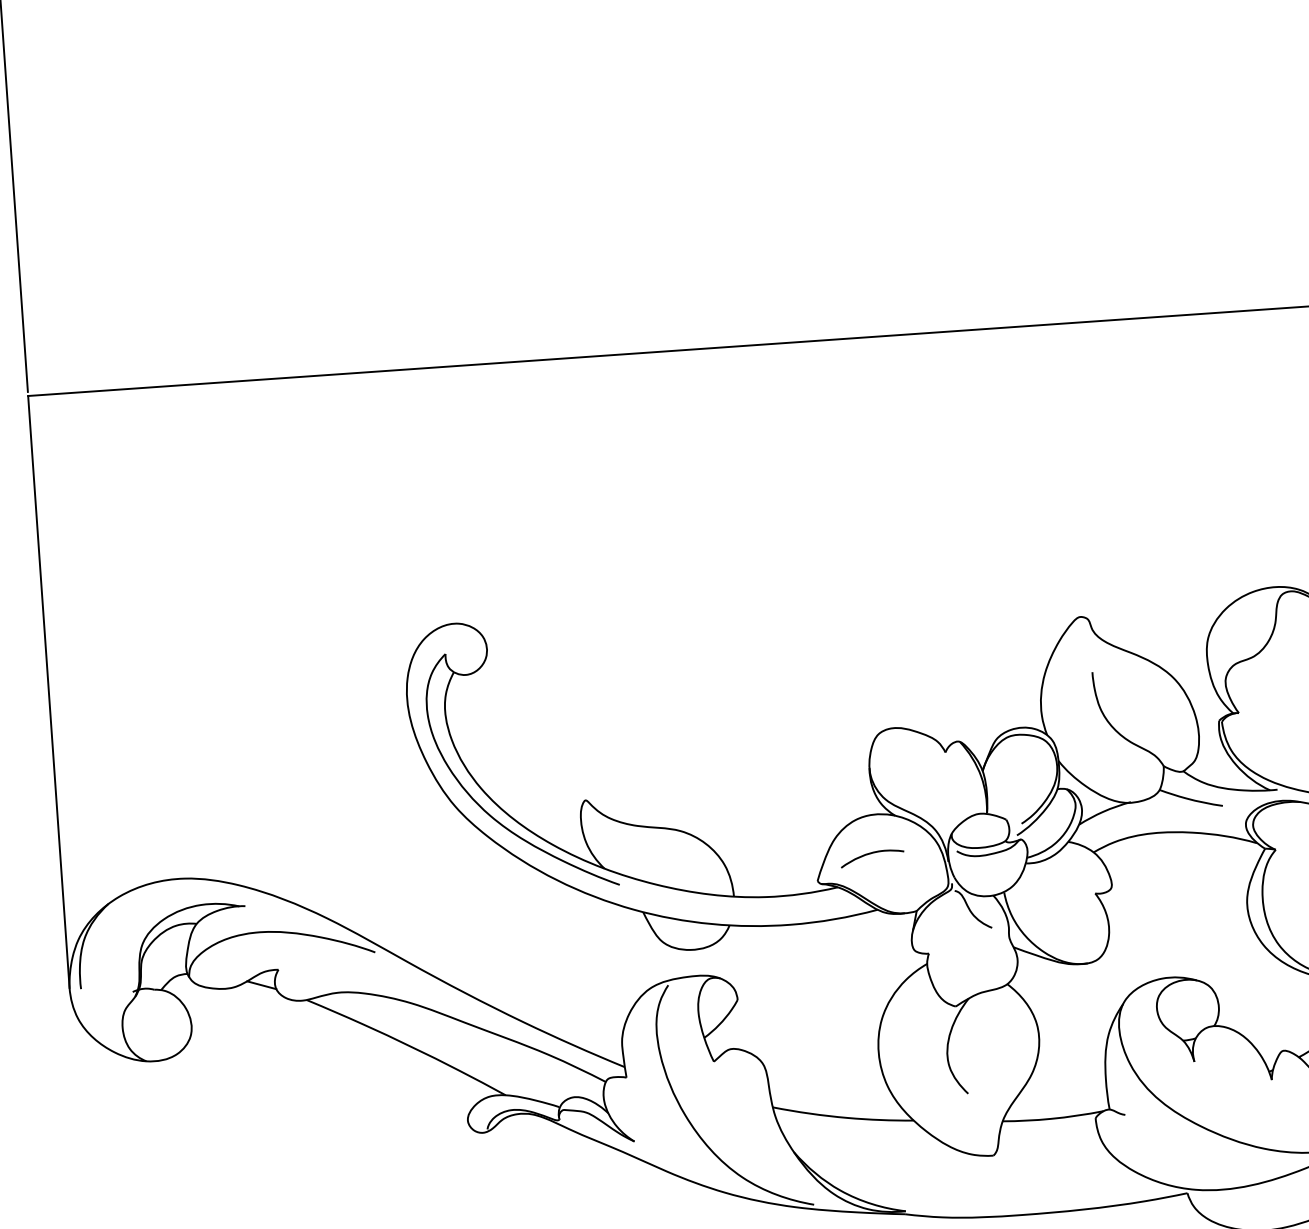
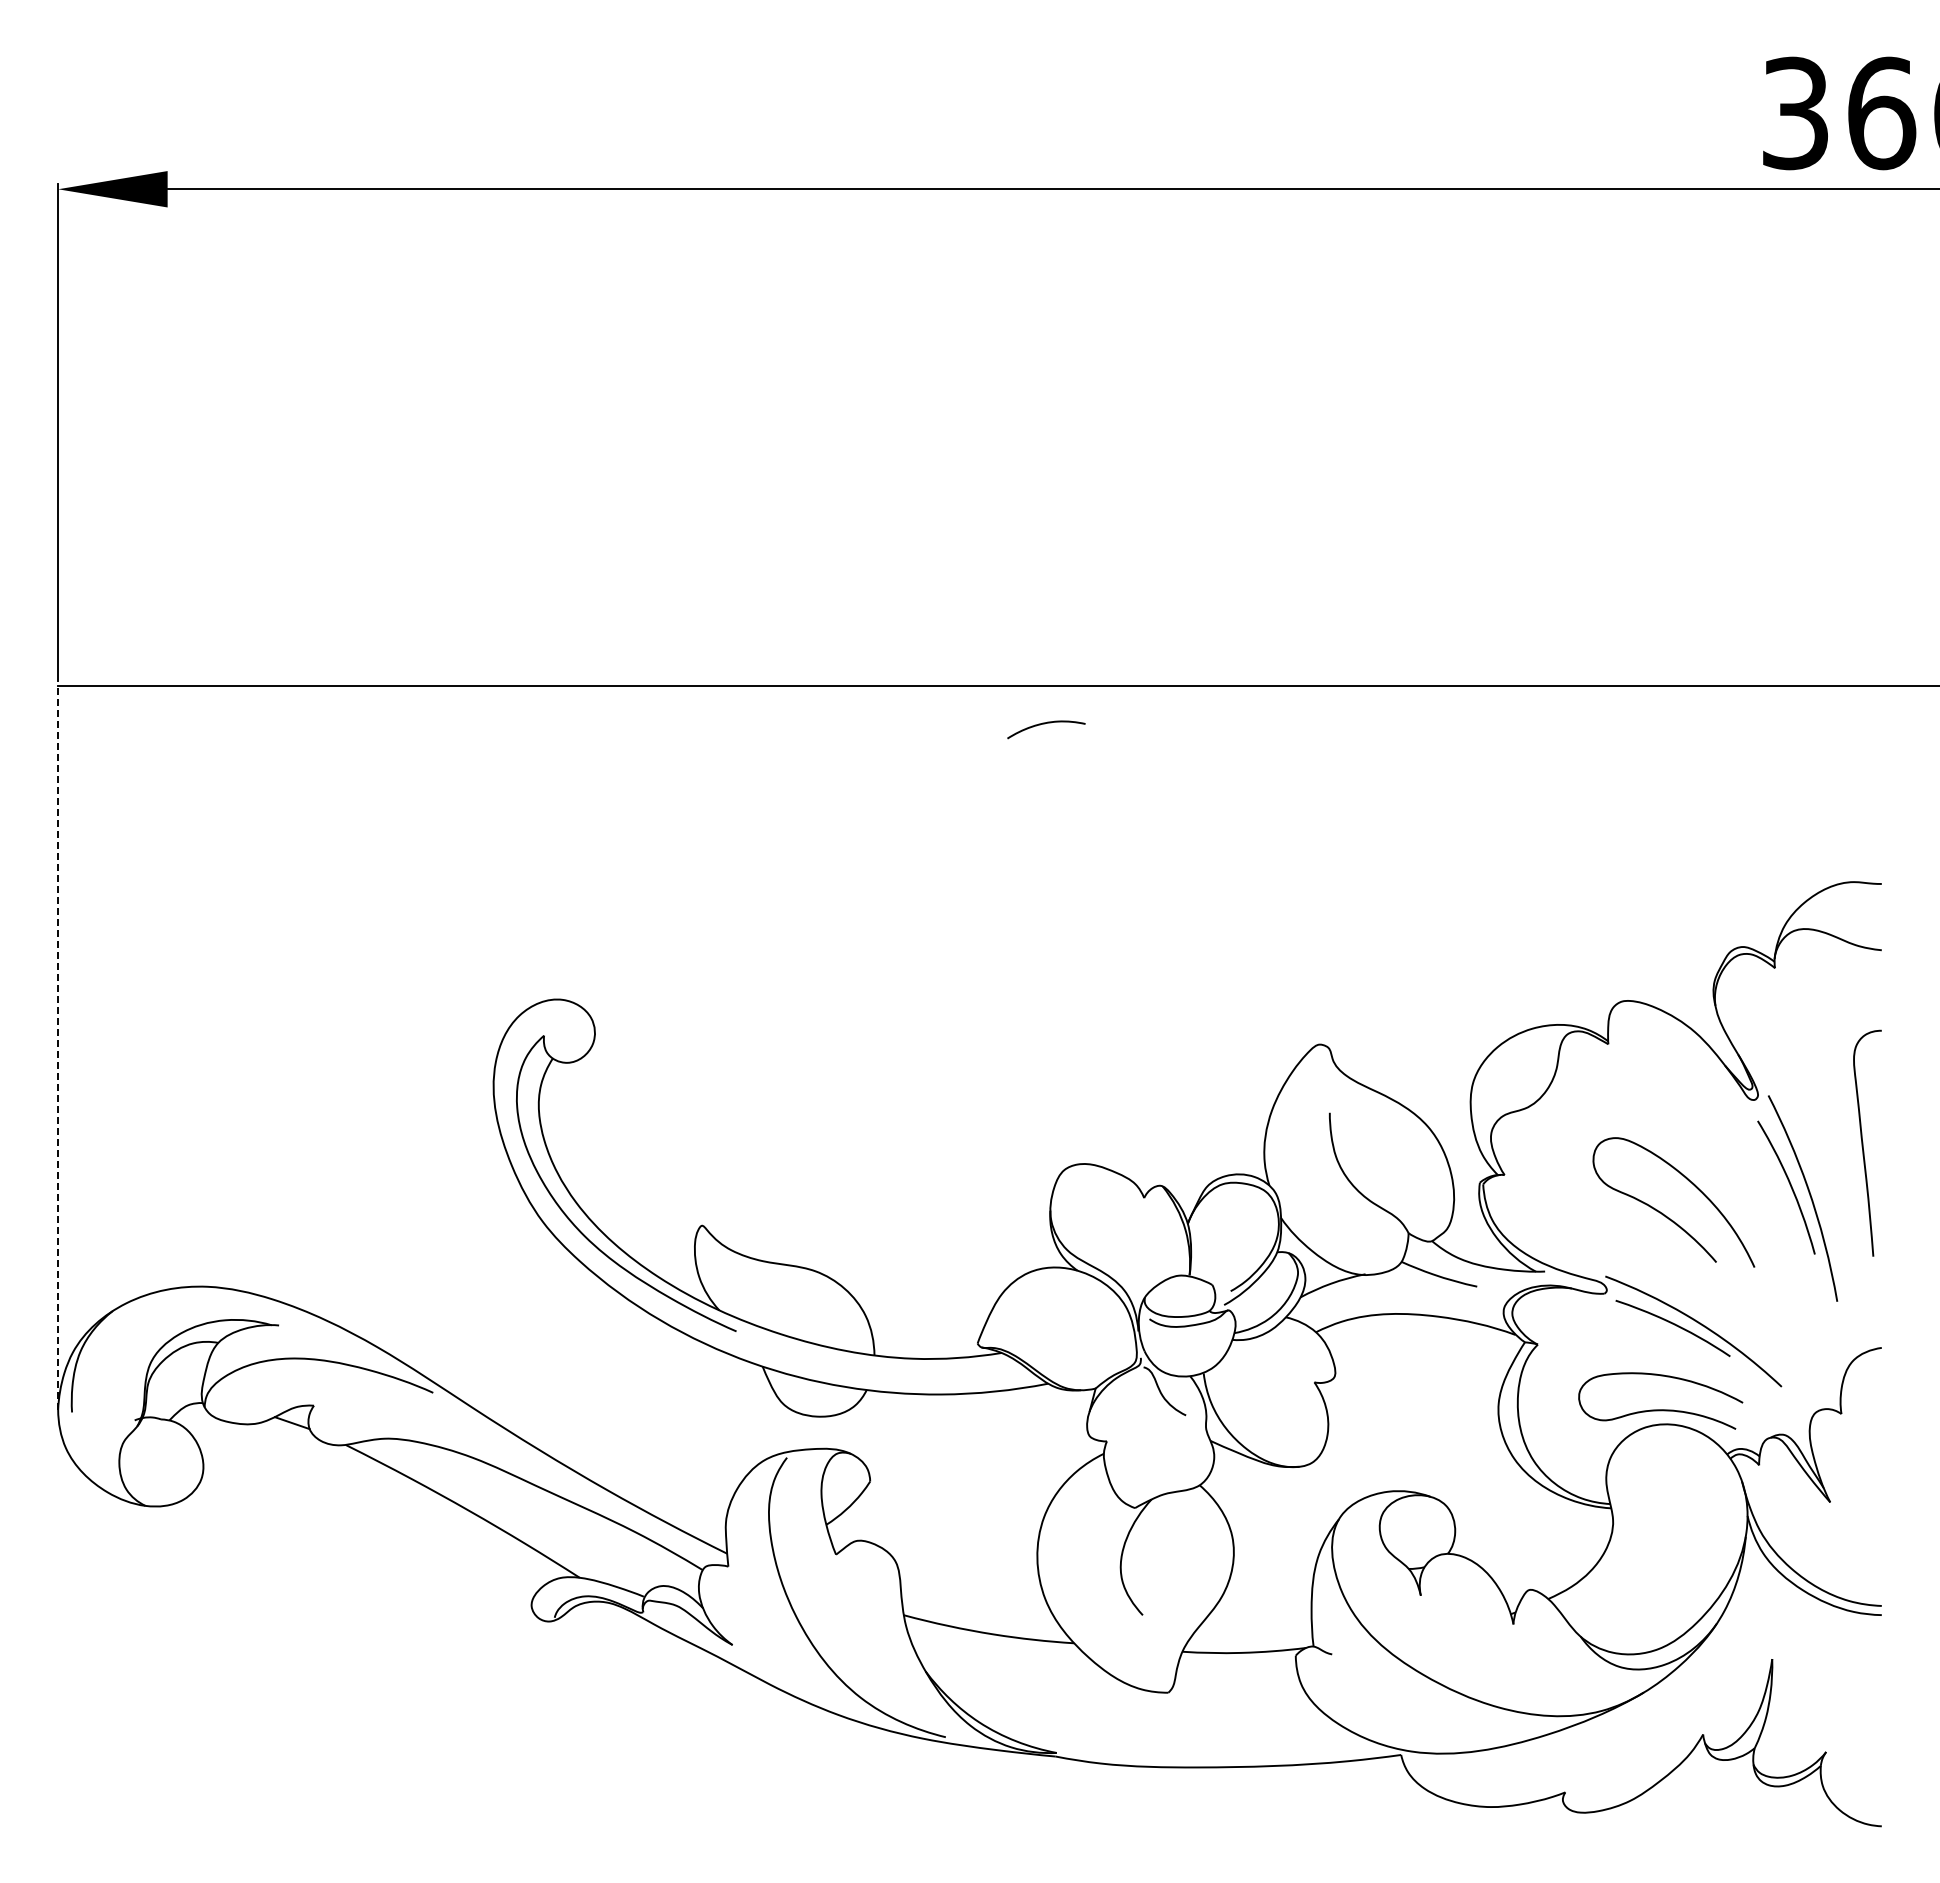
line: (49, 692) -> (58, 1048), solid -> dashed
curve: (871, 854) -> (1045, 724), moved

